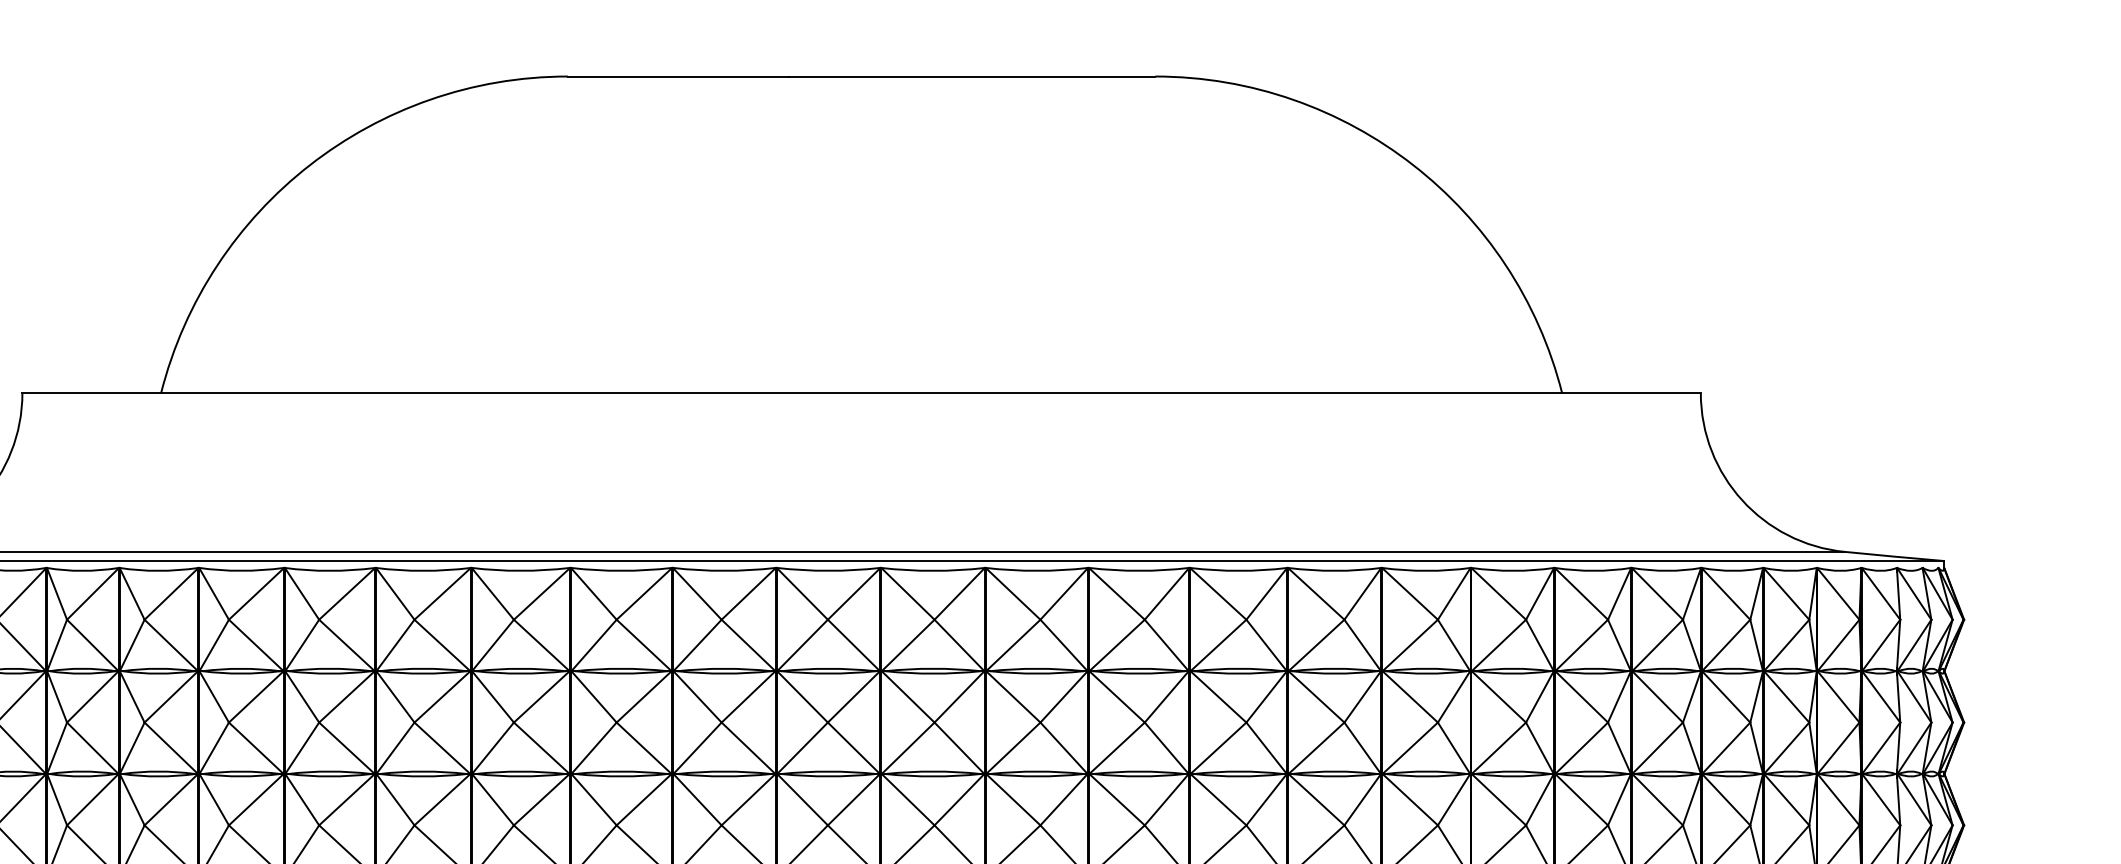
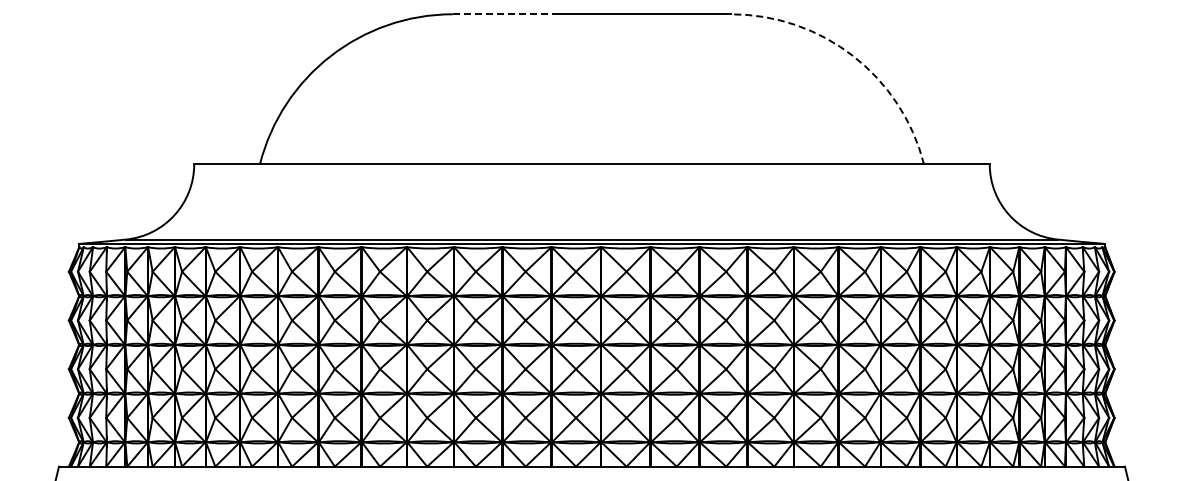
line: (679, 76) -> (505, 14), solid -> dashed
arc: (1413, 165) -> (853, 56), solid -> dashed

